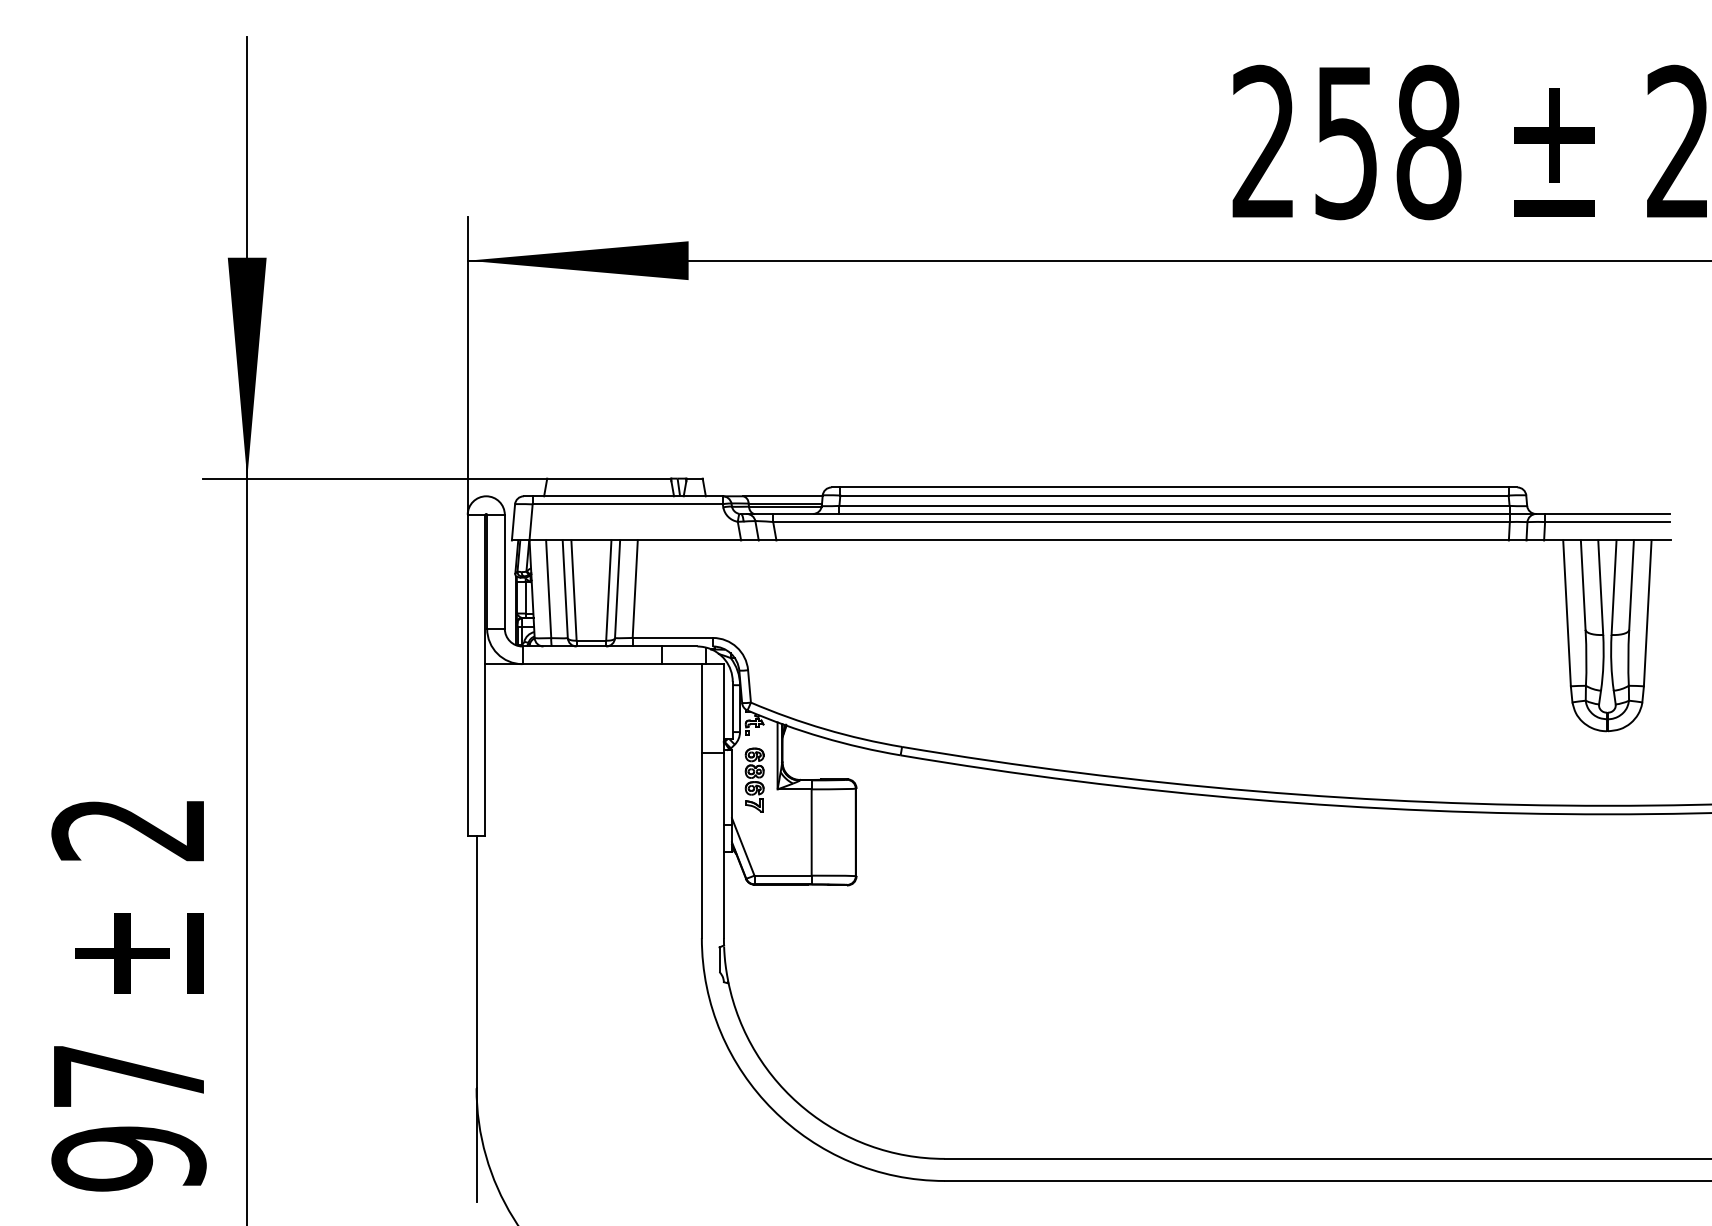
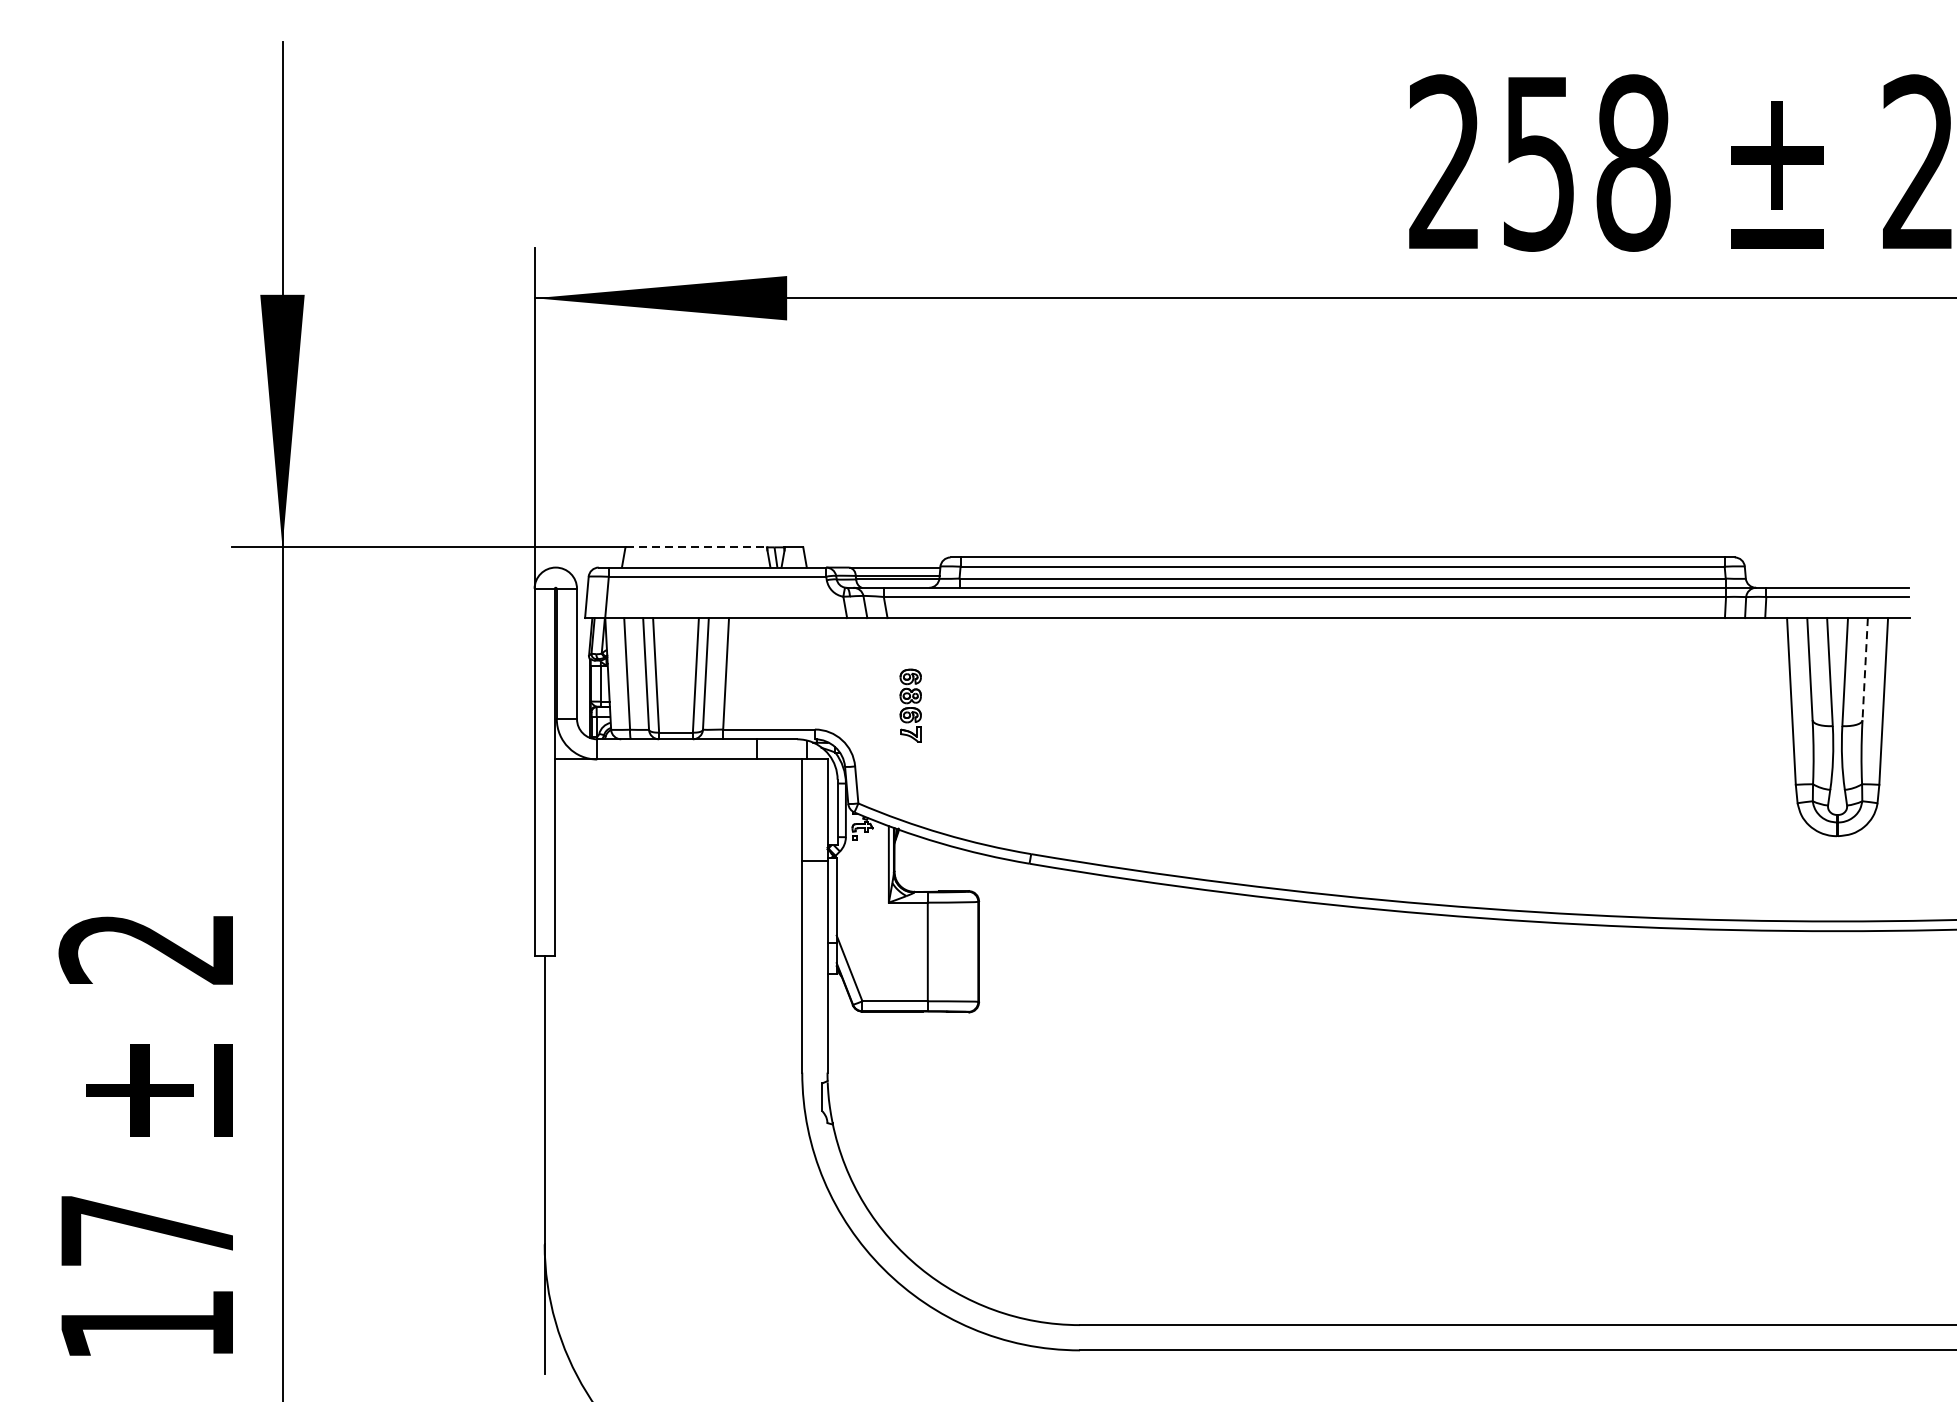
line: (609, 478) -> (696, 547), solid -> dashed
line: (1631, 585) -> (1865, 669), solid -> dashed
part: (754, 779) -> (910, 705), moved
text: (128, 1158) -> (146, 1324), 97 -> 17

